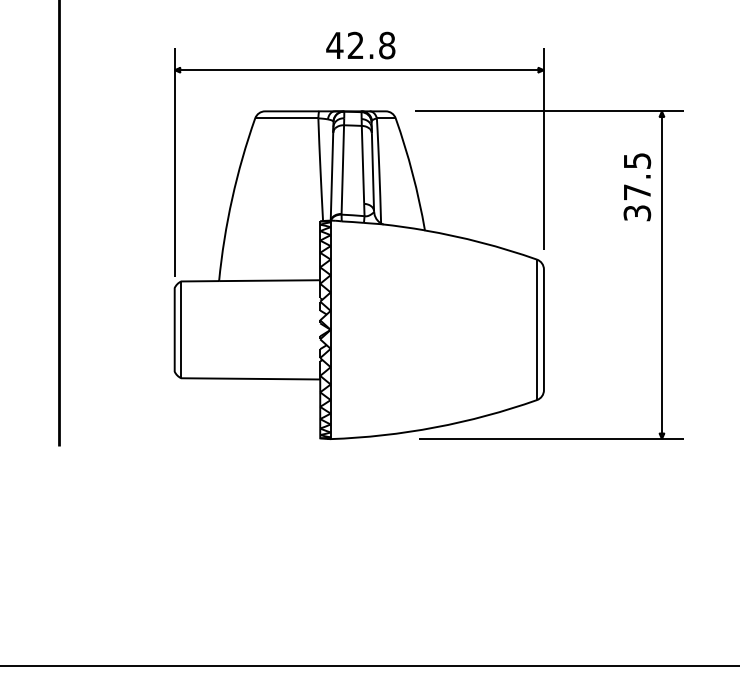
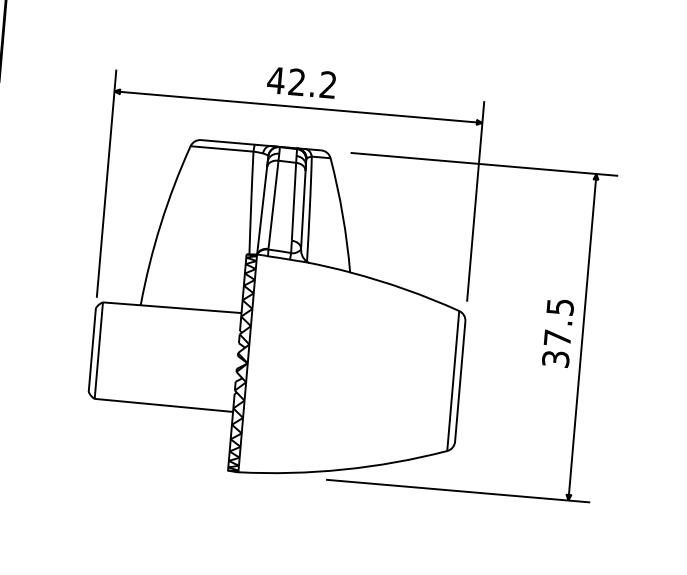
text: (387, 45) -> (328, 84), 42.8 -> 42.2
text: (637, 187) -> (558, 333), moved

